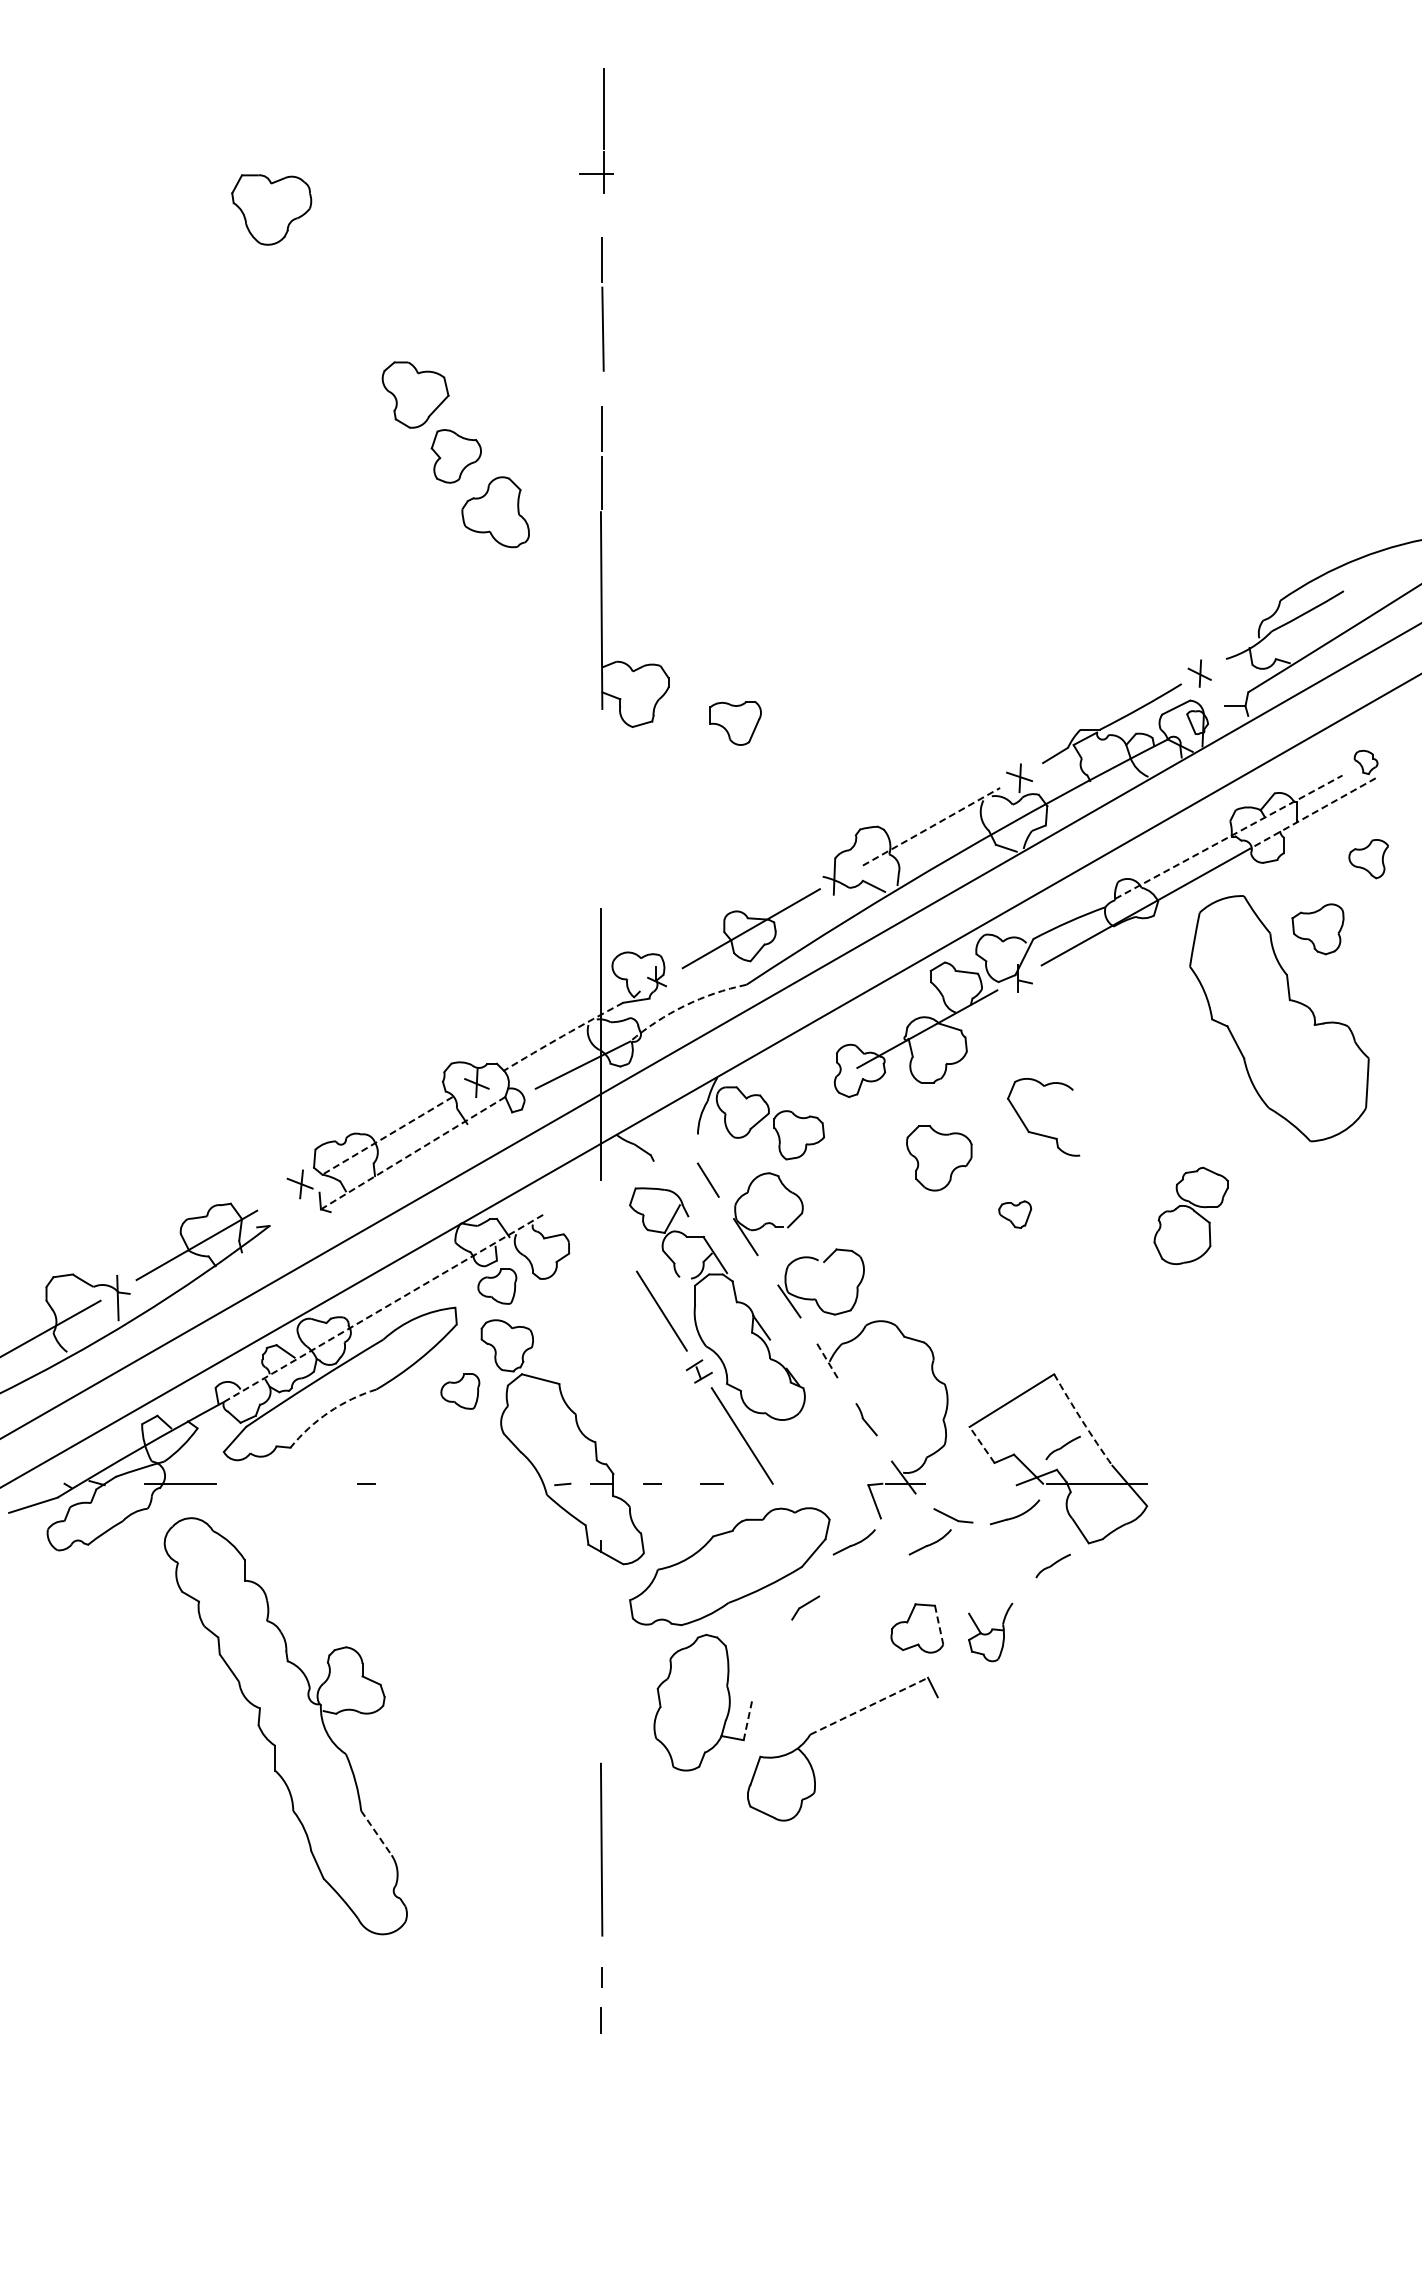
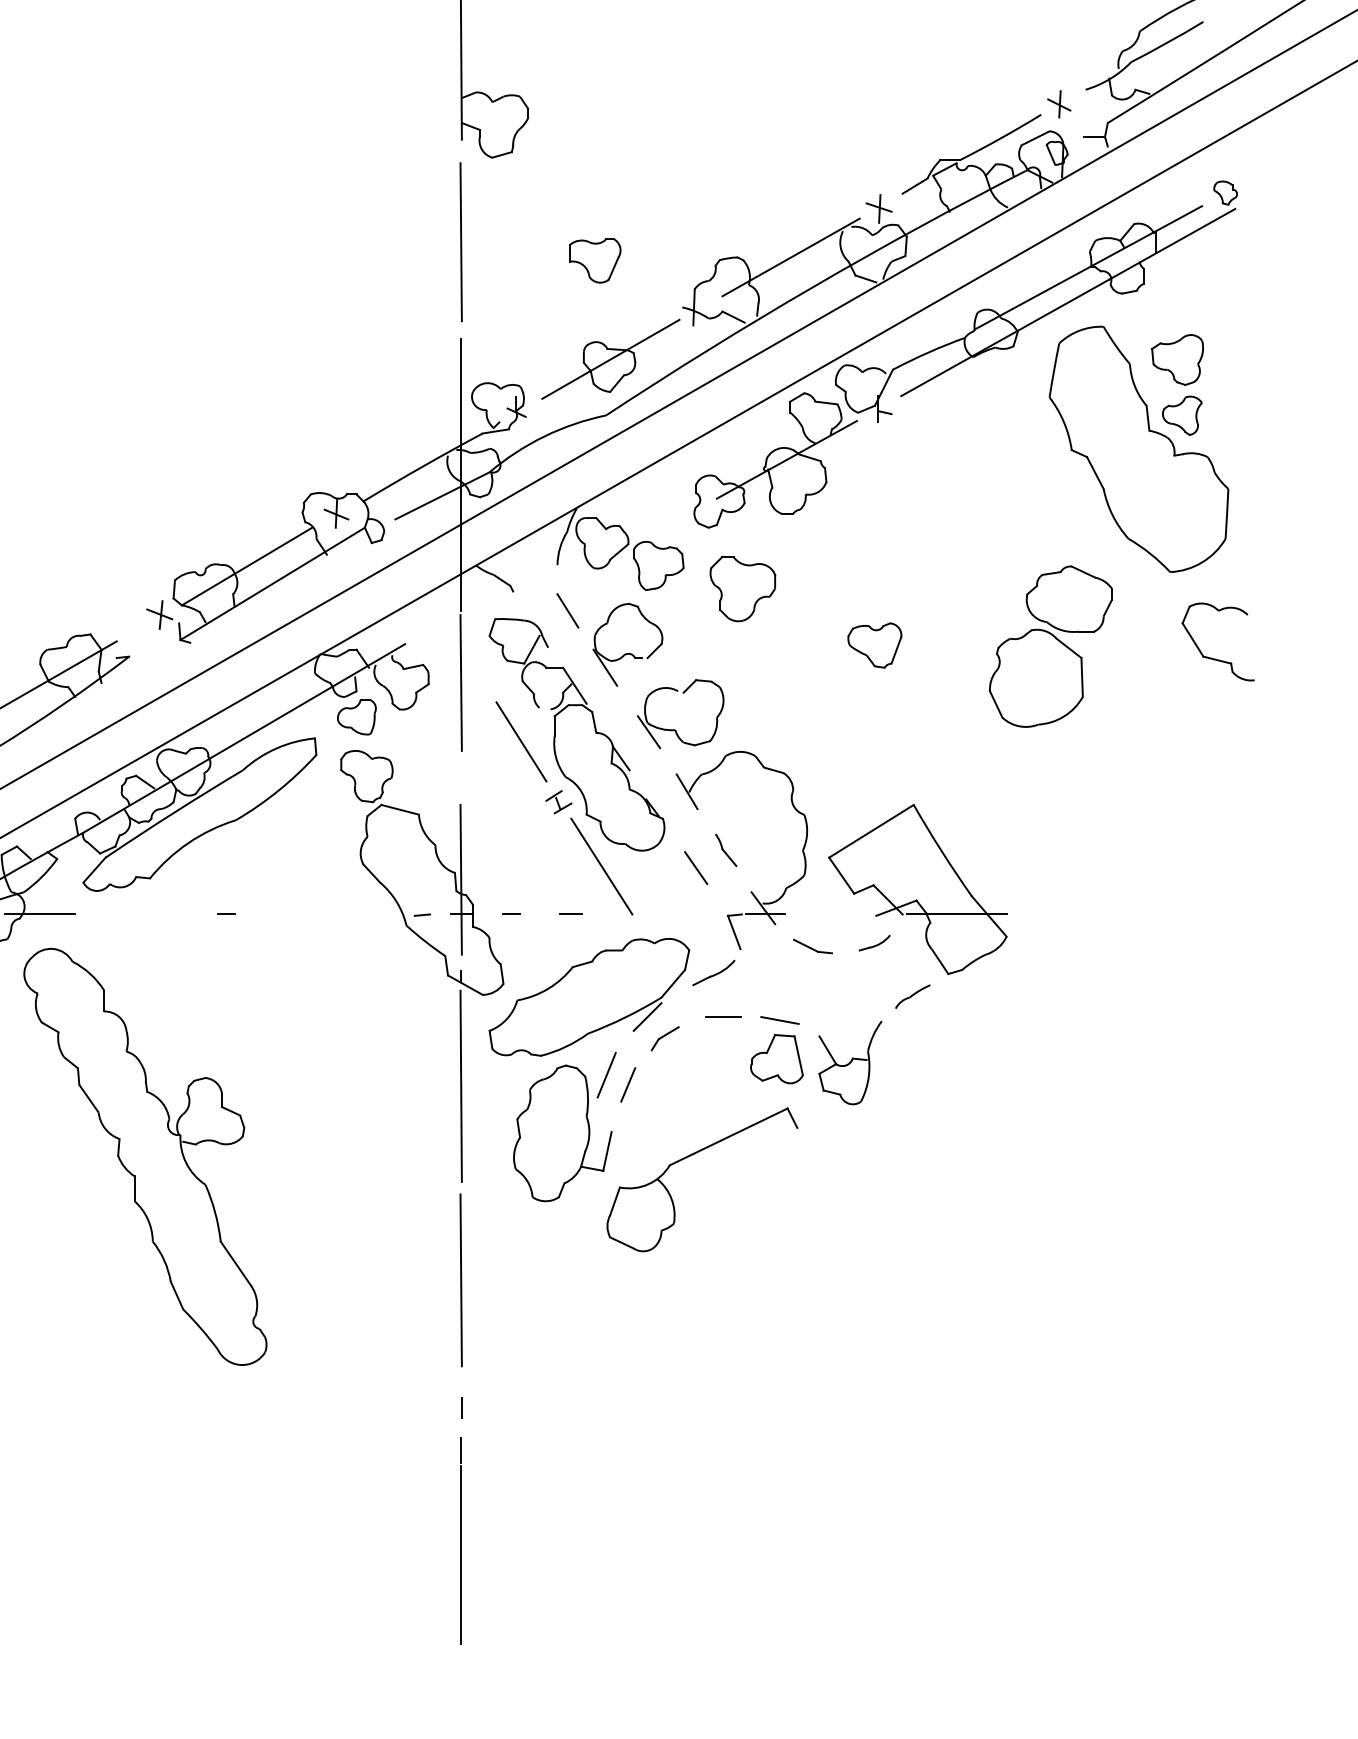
part: (735, 723) -> (595, 261), moved
line: (601, 811) -> (461, 242), added
line: (1312, 813) -> (1172, 244), dashed -> solid
line: (931, 826) -> (791, 257), dashed -> solid
line: (1229, 836) -> (1089, 267), dashed -> solid
part: (1368, 859) -> (1182, 416), moved
arc: (684, 1005) -> (544, 436), dashed -> solid
arc: (563, 1036) -> (423, 467), dashed -> solid
part: (1039, 1133) -> (1214, 658), moved
line: (387, 1135) -> (247, 566), dashed -> solid
line: (413, 1153) -> (273, 584), dashed -> solid
part: (939, 1158) -> (743, 589), moved
part: (1014, 1214) -> (874, 645), size x1.67
part: (1190, 1215) -> (1050, 646), size x1.67
line: (601, 1252) -> (461, 683), added
line: (385, 1307) -> (245, 738), dashed -> solid
line: (827, 1361) -> (687, 792), dashed -> solid
part: (460, 1391) -> (320, 822), removed
arc: (329, 1412) -> (189, 843), dashed -> solid
arc: (1082, 1420) -> (942, 851), dashed -> solid
line: (836, 1437) -> (696, 868), added
line: (982, 1444) -> (842, 875), dashed -> solid
part: (1062, 1447) -> (922, 878), removed
line: (601, 1448) -> (461, 879), added
part: (1015, 1512) -> (875, 943), size x0.62
part: (929, 1542) -> (789, 973), removed
line: (787, 1586) -> (647, 1017), added
line: (863, 1586) -> (723, 1017), added
line: (920, 1589) -> (780, 1020), added
line: (939, 1625) -> (799, 1056), dashed -> solid
part: (990, 1632) -> (850, 1063), size x1.43
line: (747, 1644) -> (607, 1075), added
line: (768, 1653) -> (628, 1084), added
line: (601, 1655) -> (461, 1086), added
line: (869, 1706) -> (729, 1137), dashed -> solid
line: (747, 1720) -> (607, 1151), dashed -> solid
line: (376, 1833) -> (236, 1264), dashed -> solid
line: (600, 2123) -> (460, 1554), added

